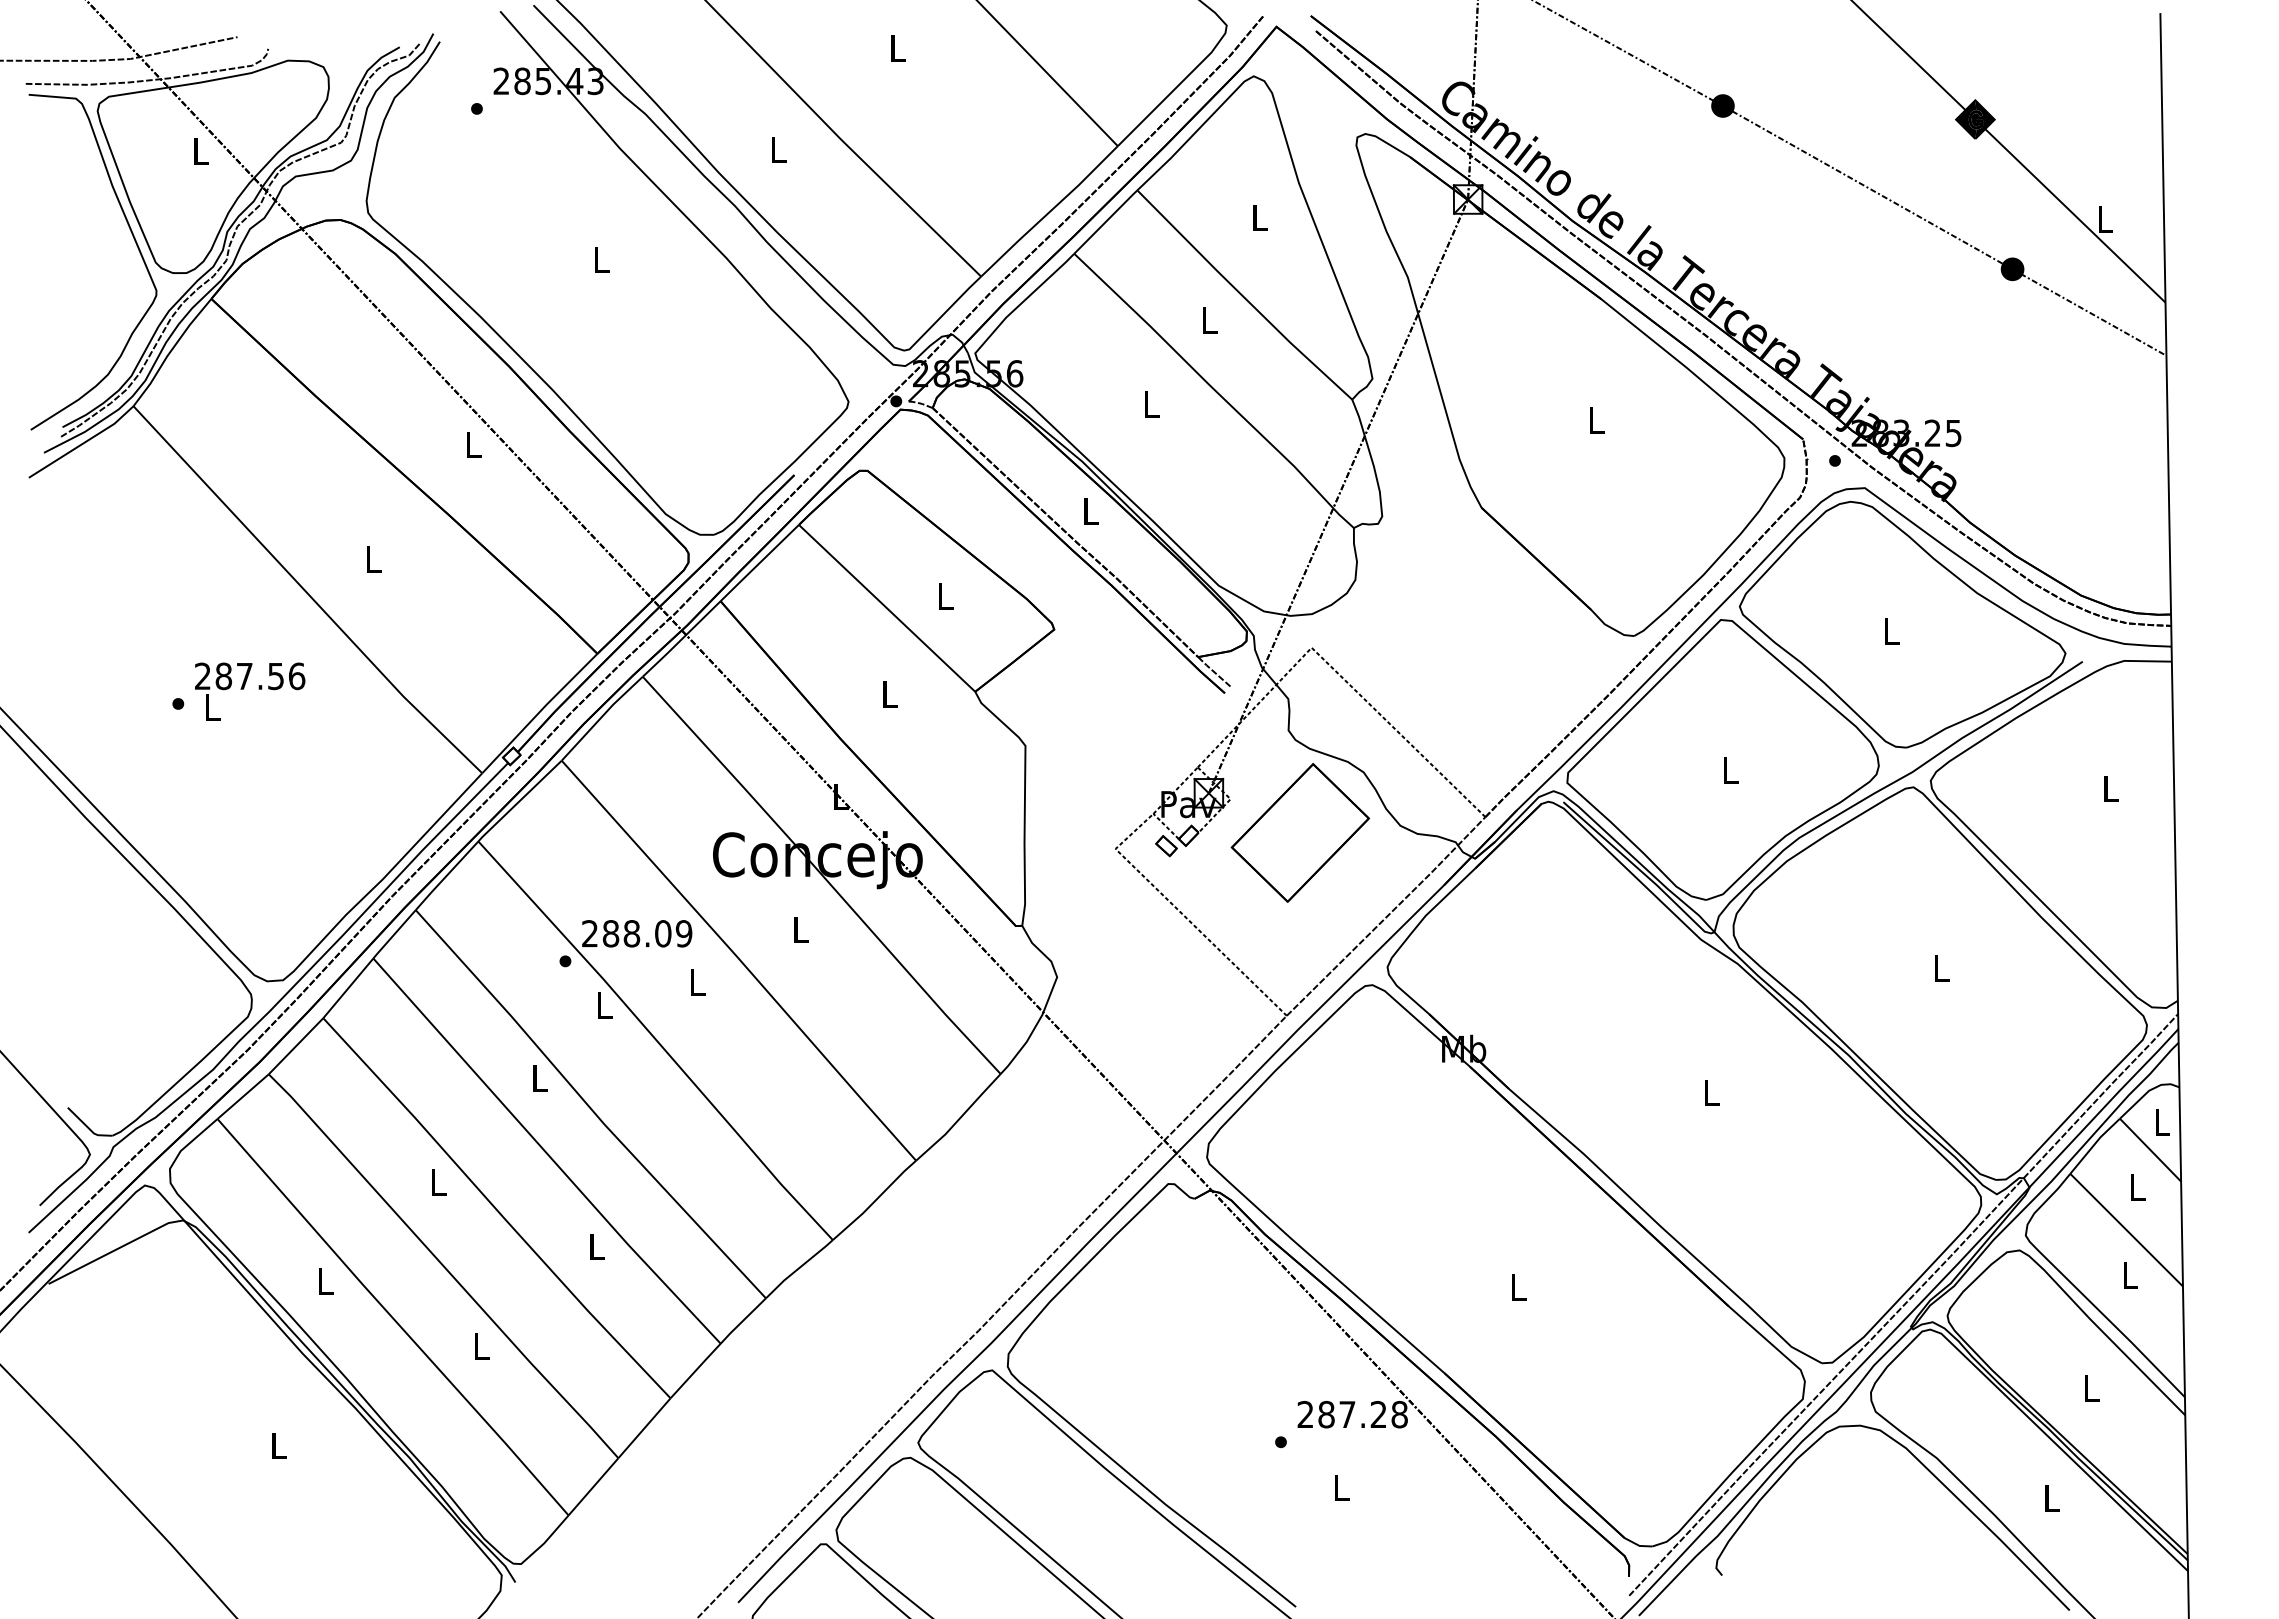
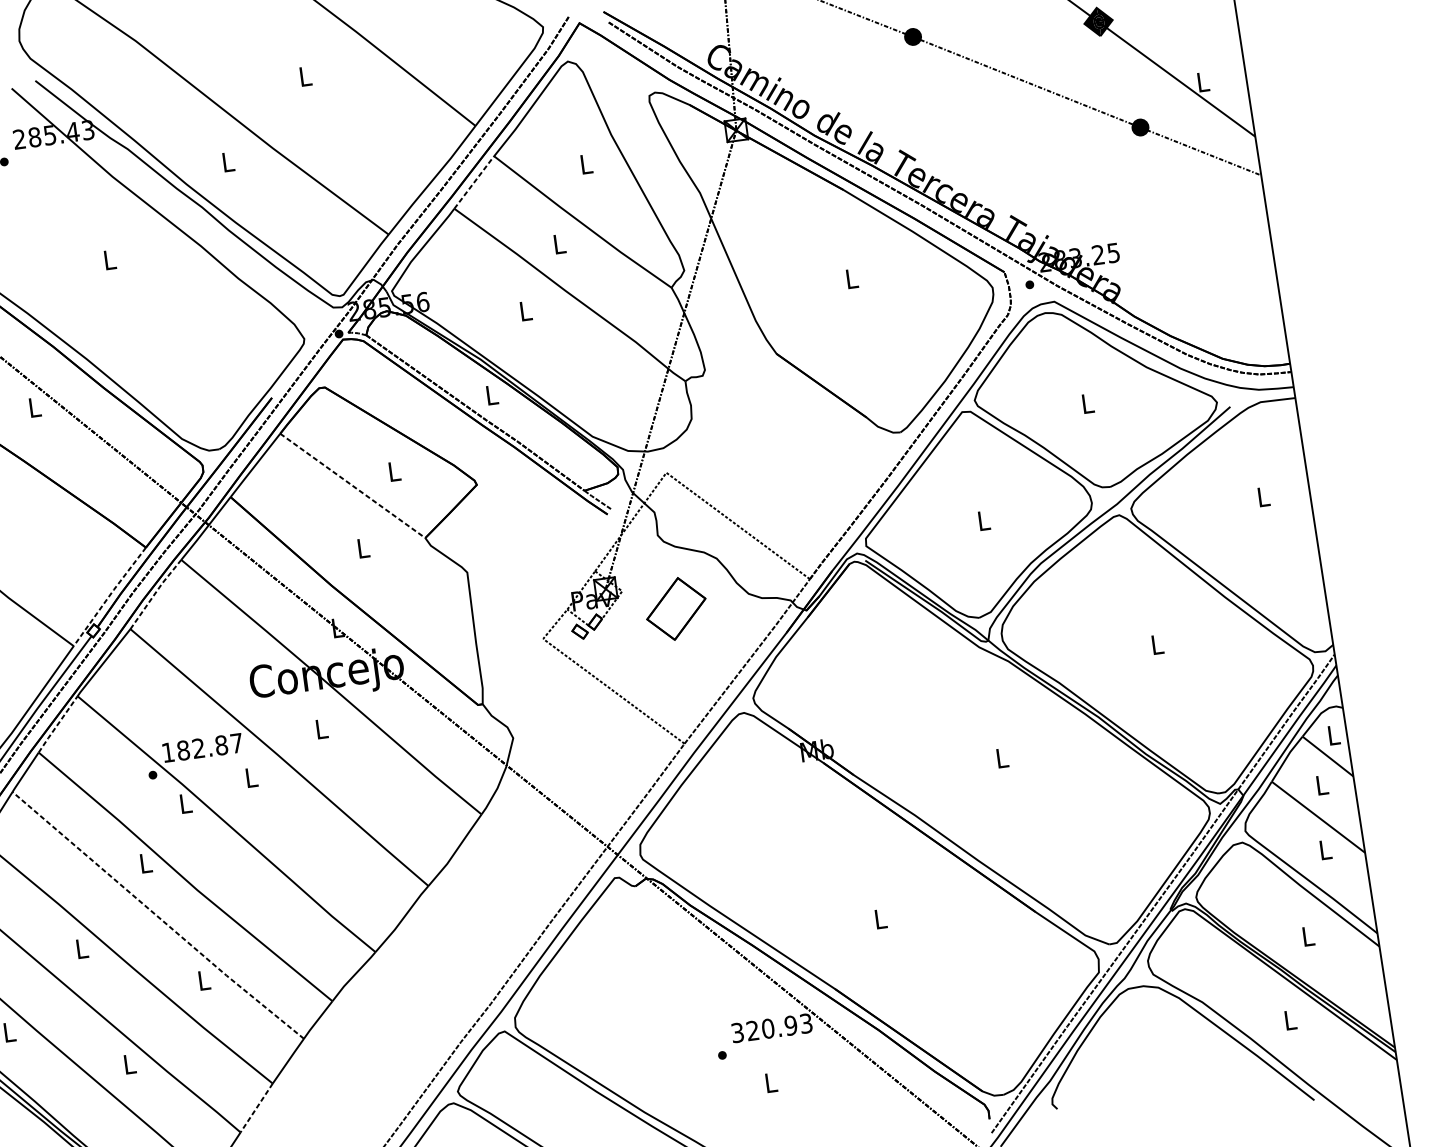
line: (1106, 221) -> (474, 182), solid -> dashed
line: (887, 608) -> (353, 485), solid -> dashed
line: (539, 712) -> (109, 596), solid -> dashed
line: (601, 717) -> (155, 593), solid -> dashed
part: (1299, 832) -> (675, 608), size x0.6
line: (446, 875) -> (57, 724), solid -> dashed
text: (637, 933) -> (202, 747), 288.09 -> 182.87
line: (545, 1152) -> (157, 916), solid -> dashed
text: (1352, 1414) -> (771, 1028), 287.28 -> 320.93
line: (644, 1428) -> (256, 1108), solid -> dashed

